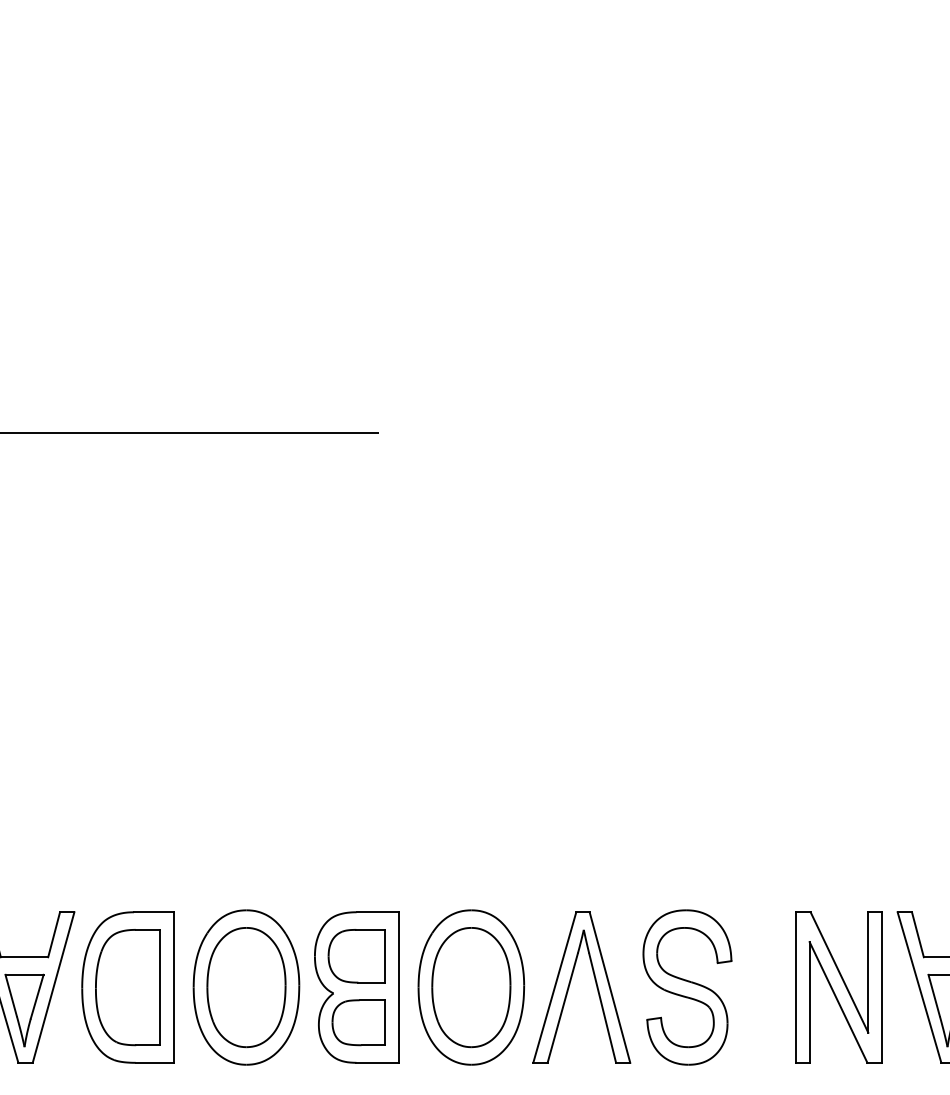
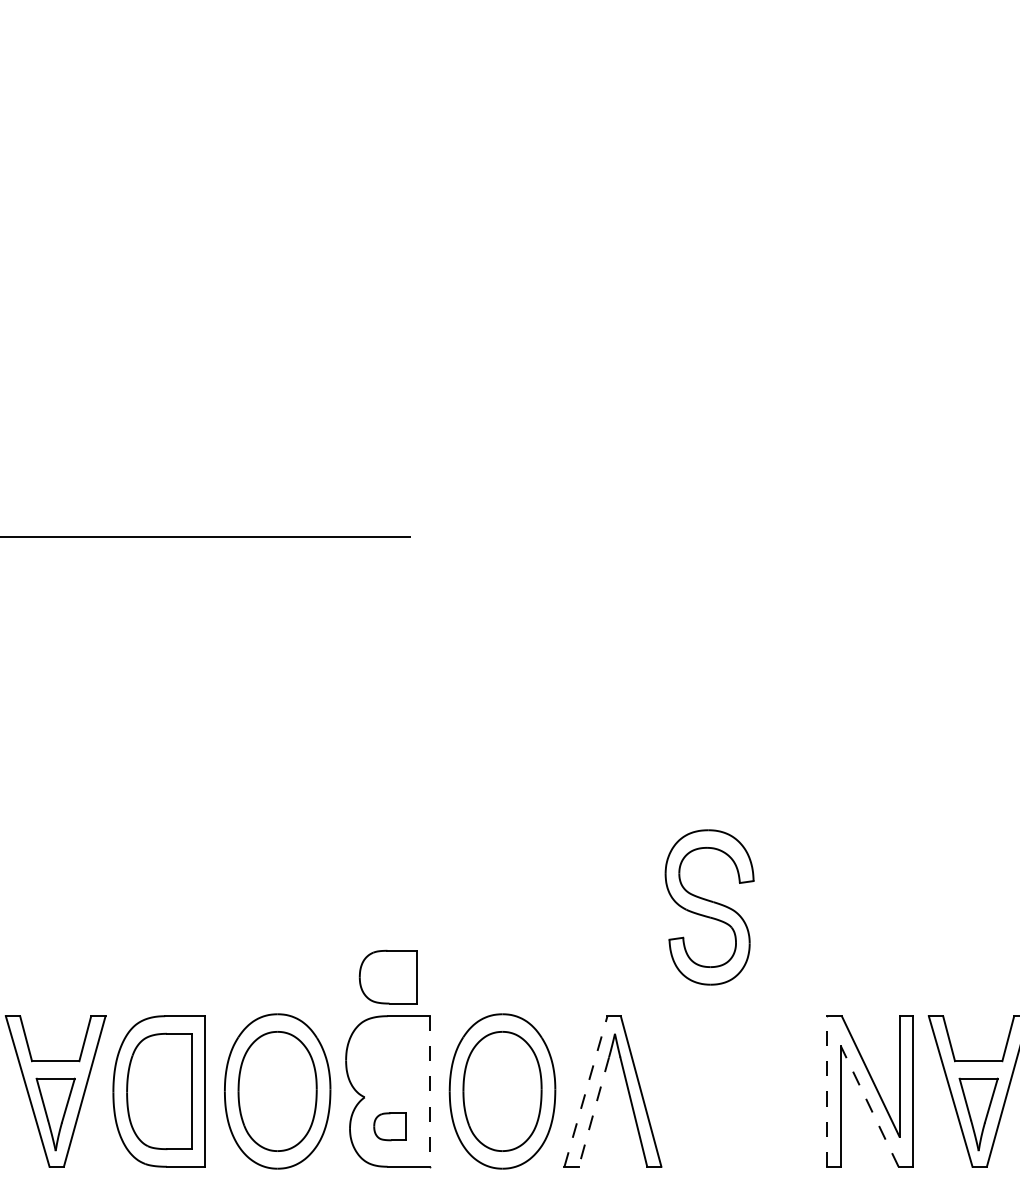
part: (356, 955) -> (387, 976), moved
line: (796, 986) -> (827, 1090), solid -> dashed
line: (399, 987) -> (430, 1091), solid -> dashed
line: (555, 987) -> (586, 1091), solid -> dashed
part: (687, 987) -> (709, 907), moved
line: (838, 1002) -> (869, 1106), solid -> dashed
line: (562, 1008) -> (593, 1112), solid -> dashed
part: (358, 1022) -> (389, 1126), size x0.6

